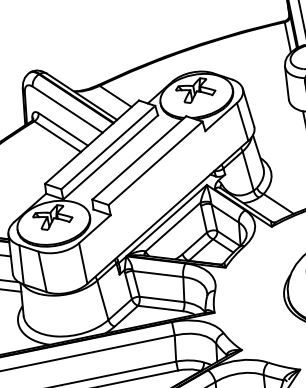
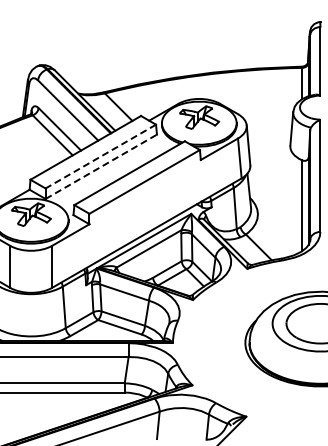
line: (107, 147) -> (100, 156), solid -> dashed
line: (110, 157) -> (101, 166), solid -> dashed

